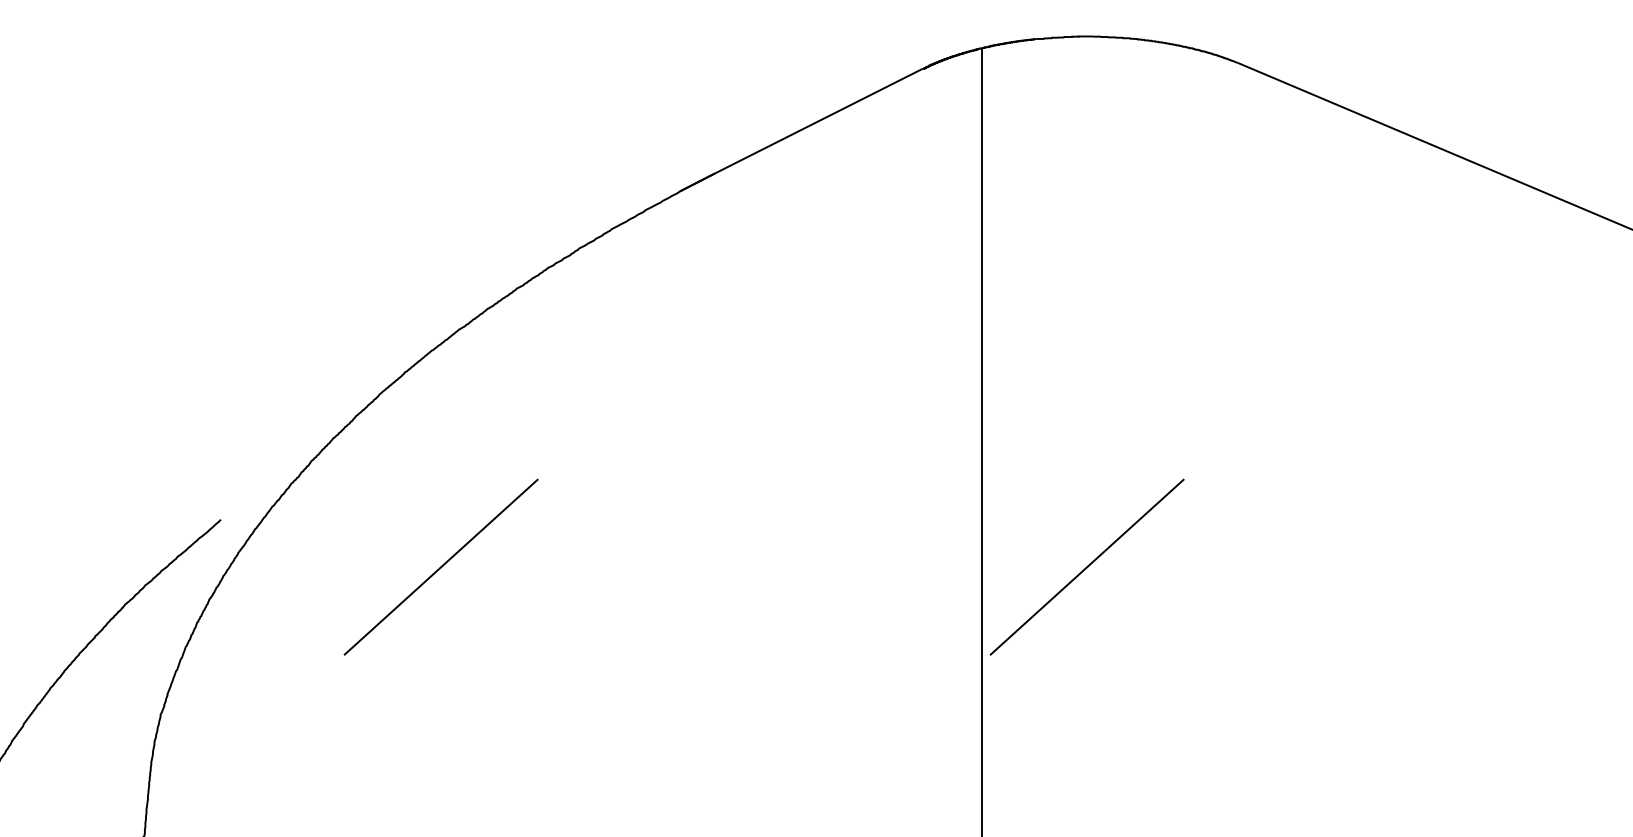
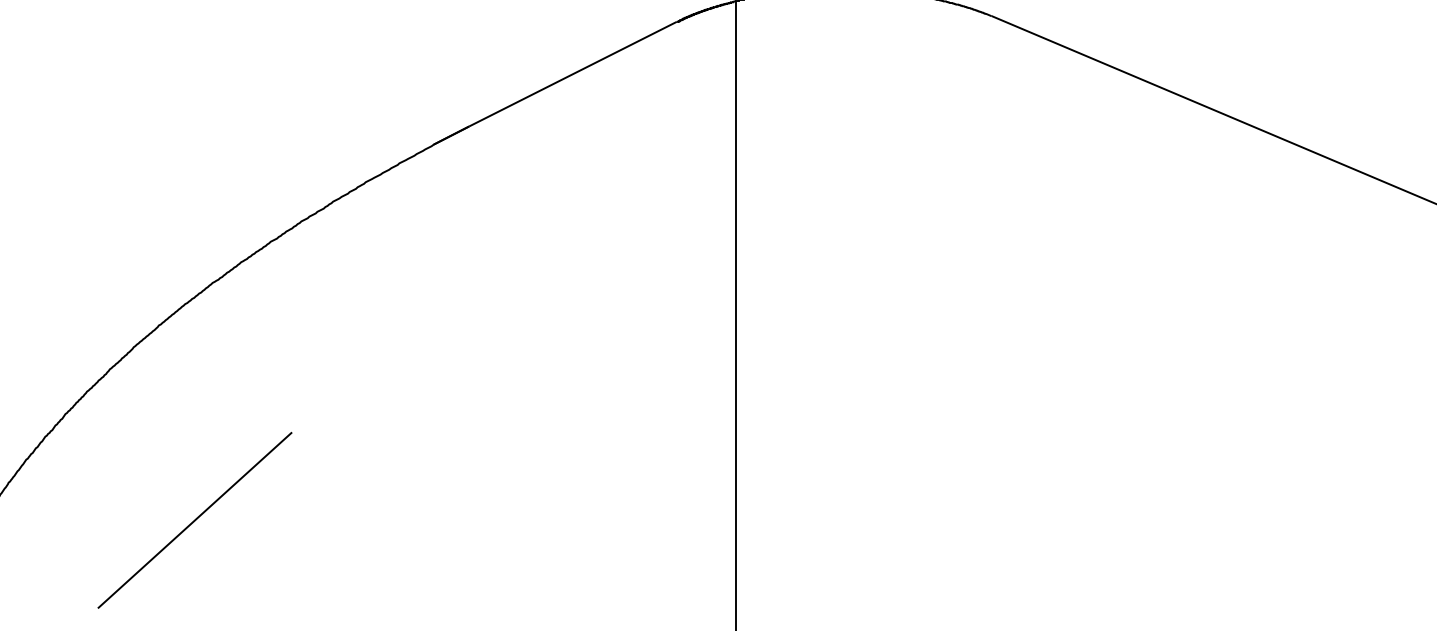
line: (1086, 566) -> (840, 519), removed

